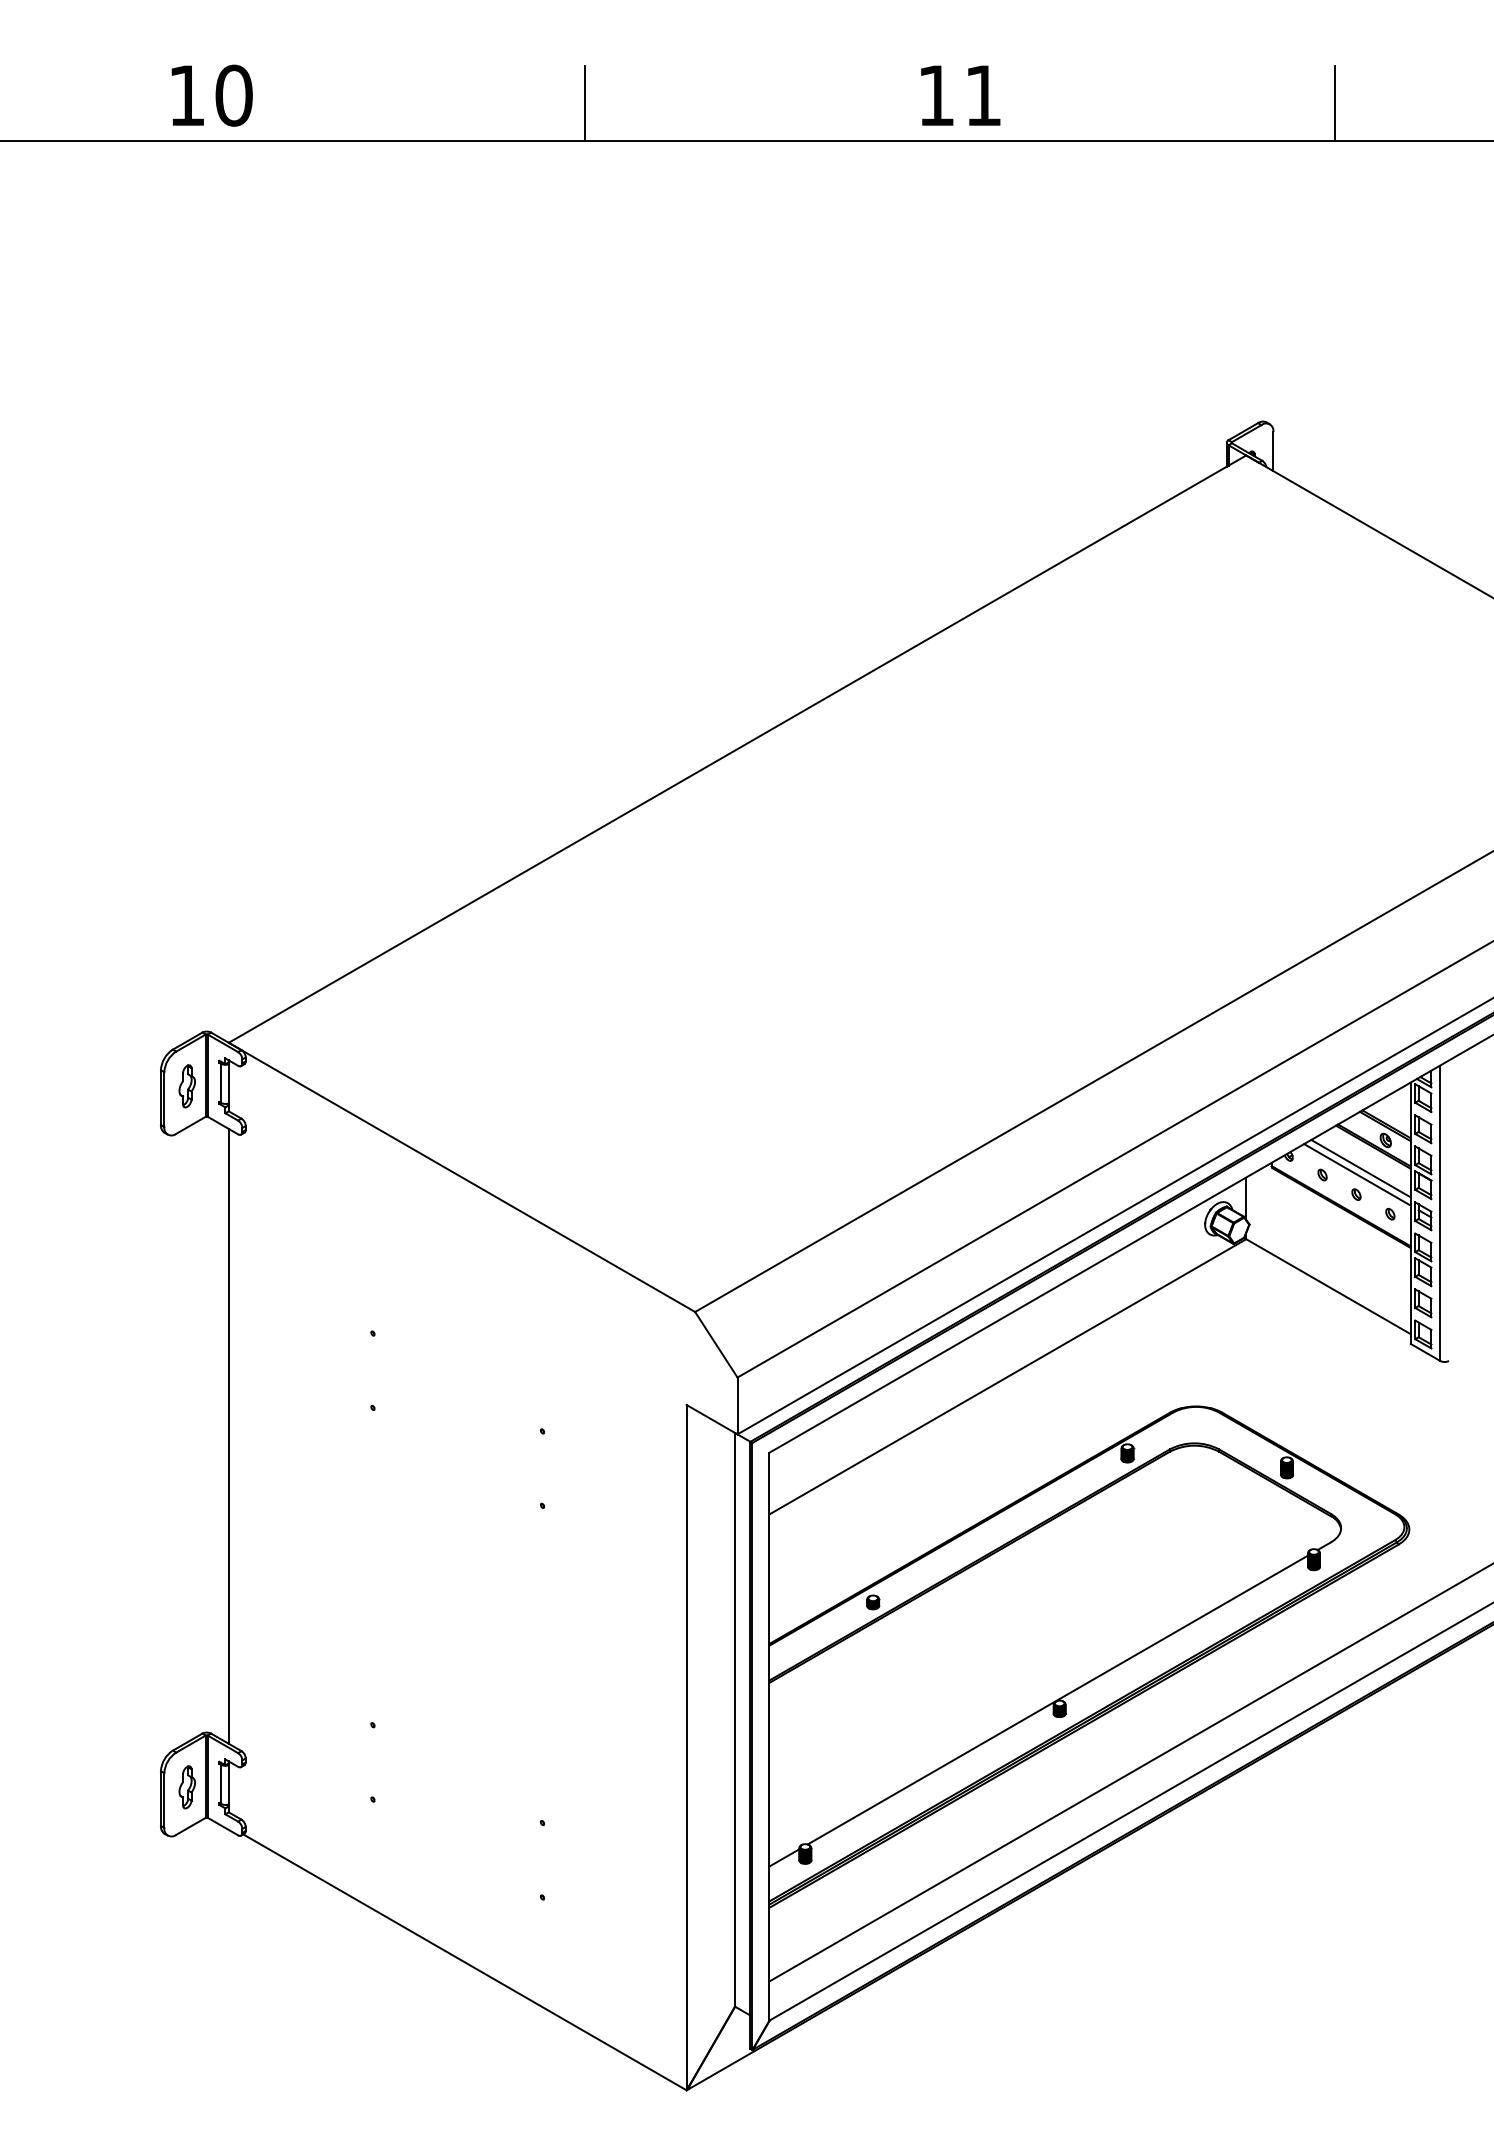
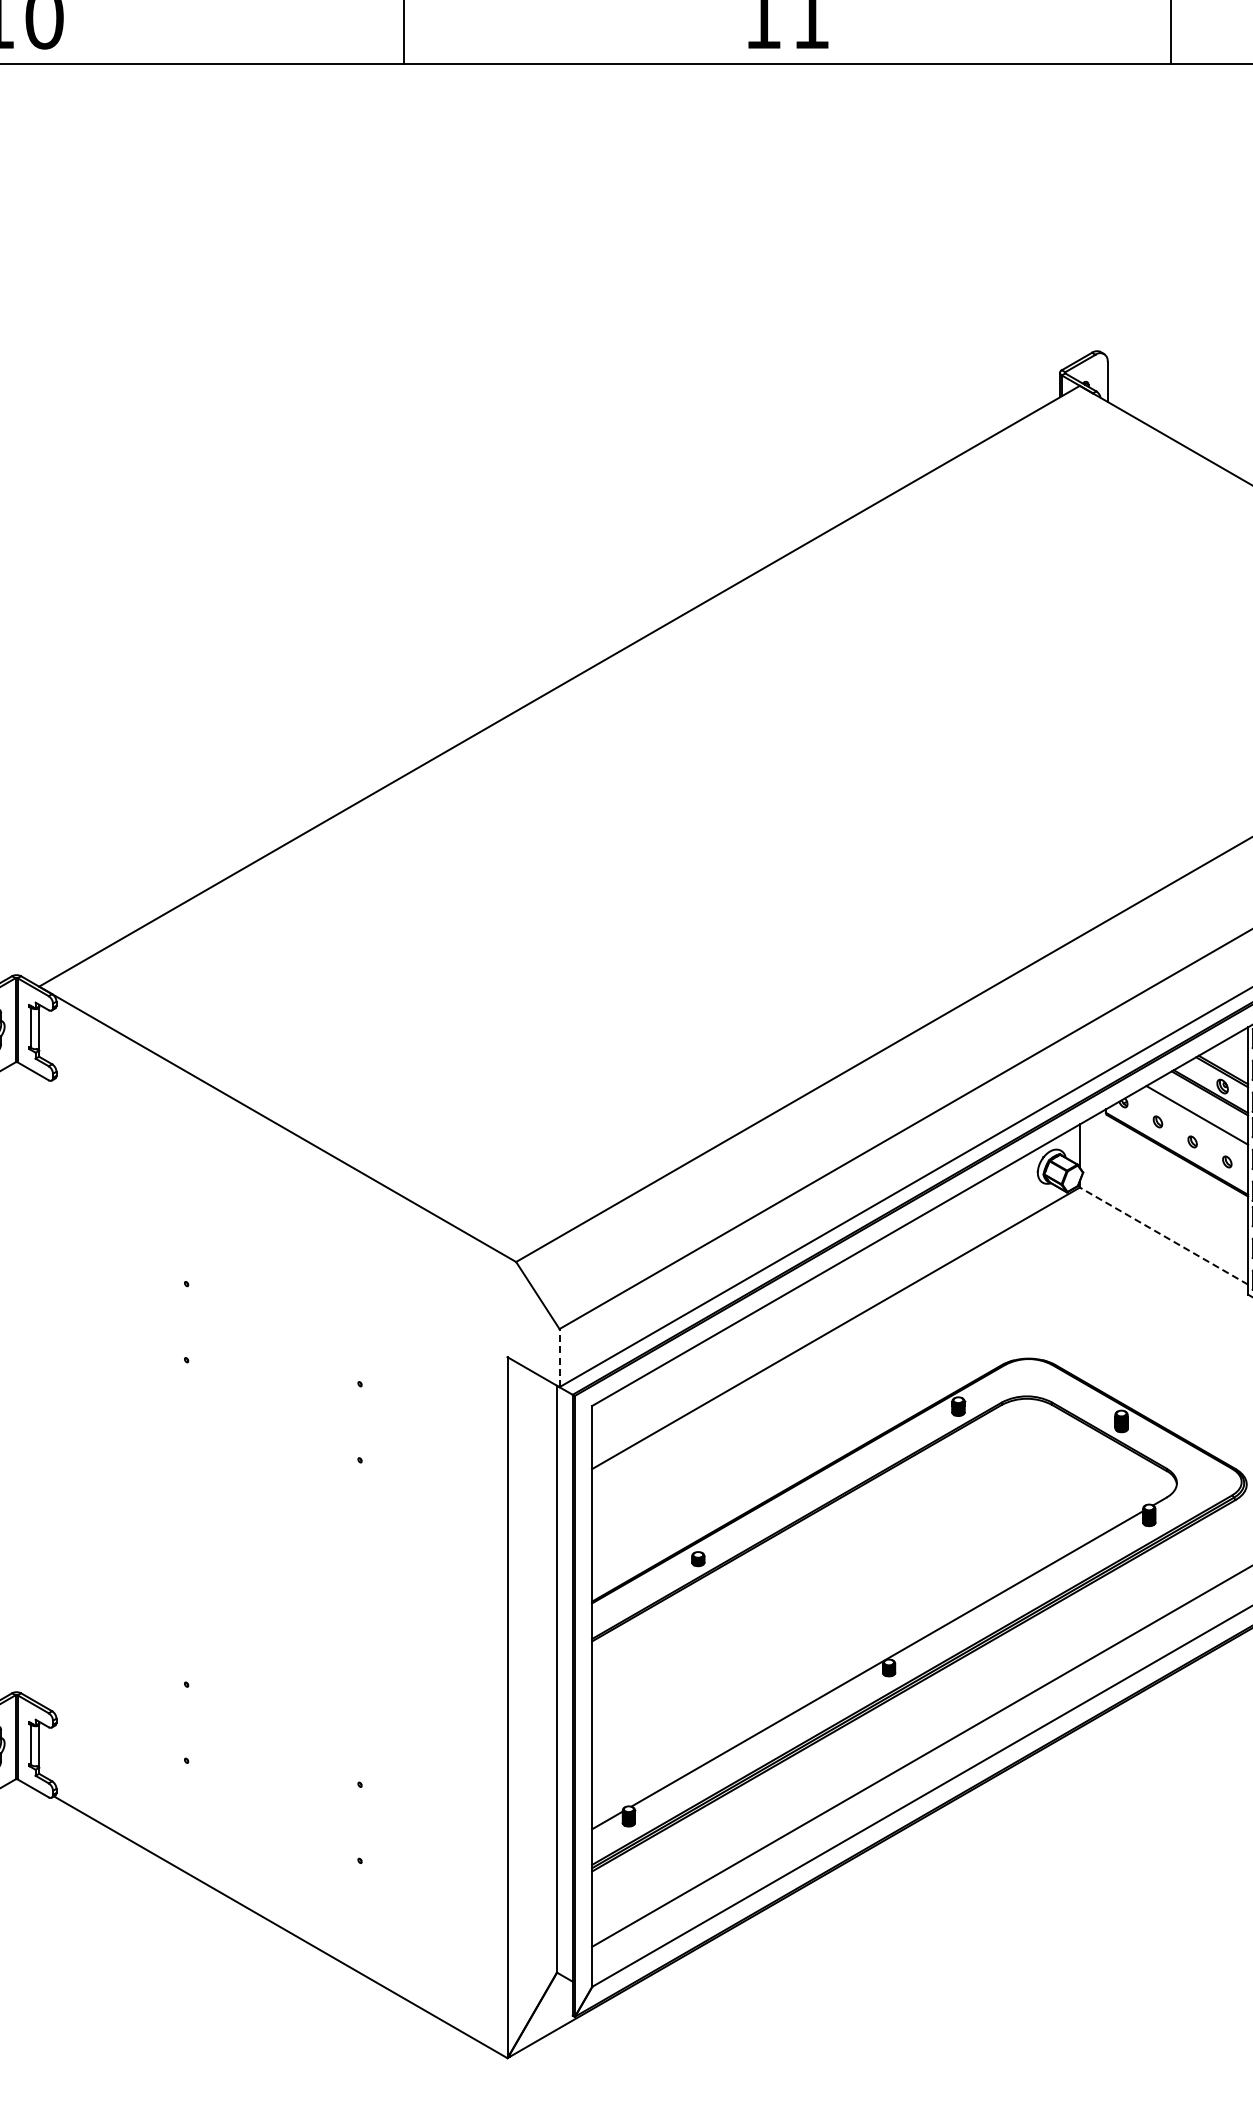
line: (1357, 1174) -> (1193, 1121), removed
line: (1328, 1286) -> (1164, 1235), solid -> dashed
line: (737, 1405) -> (559, 1357), solid -> dashed
line: (228, 1435) -> (38, 1388), removed

